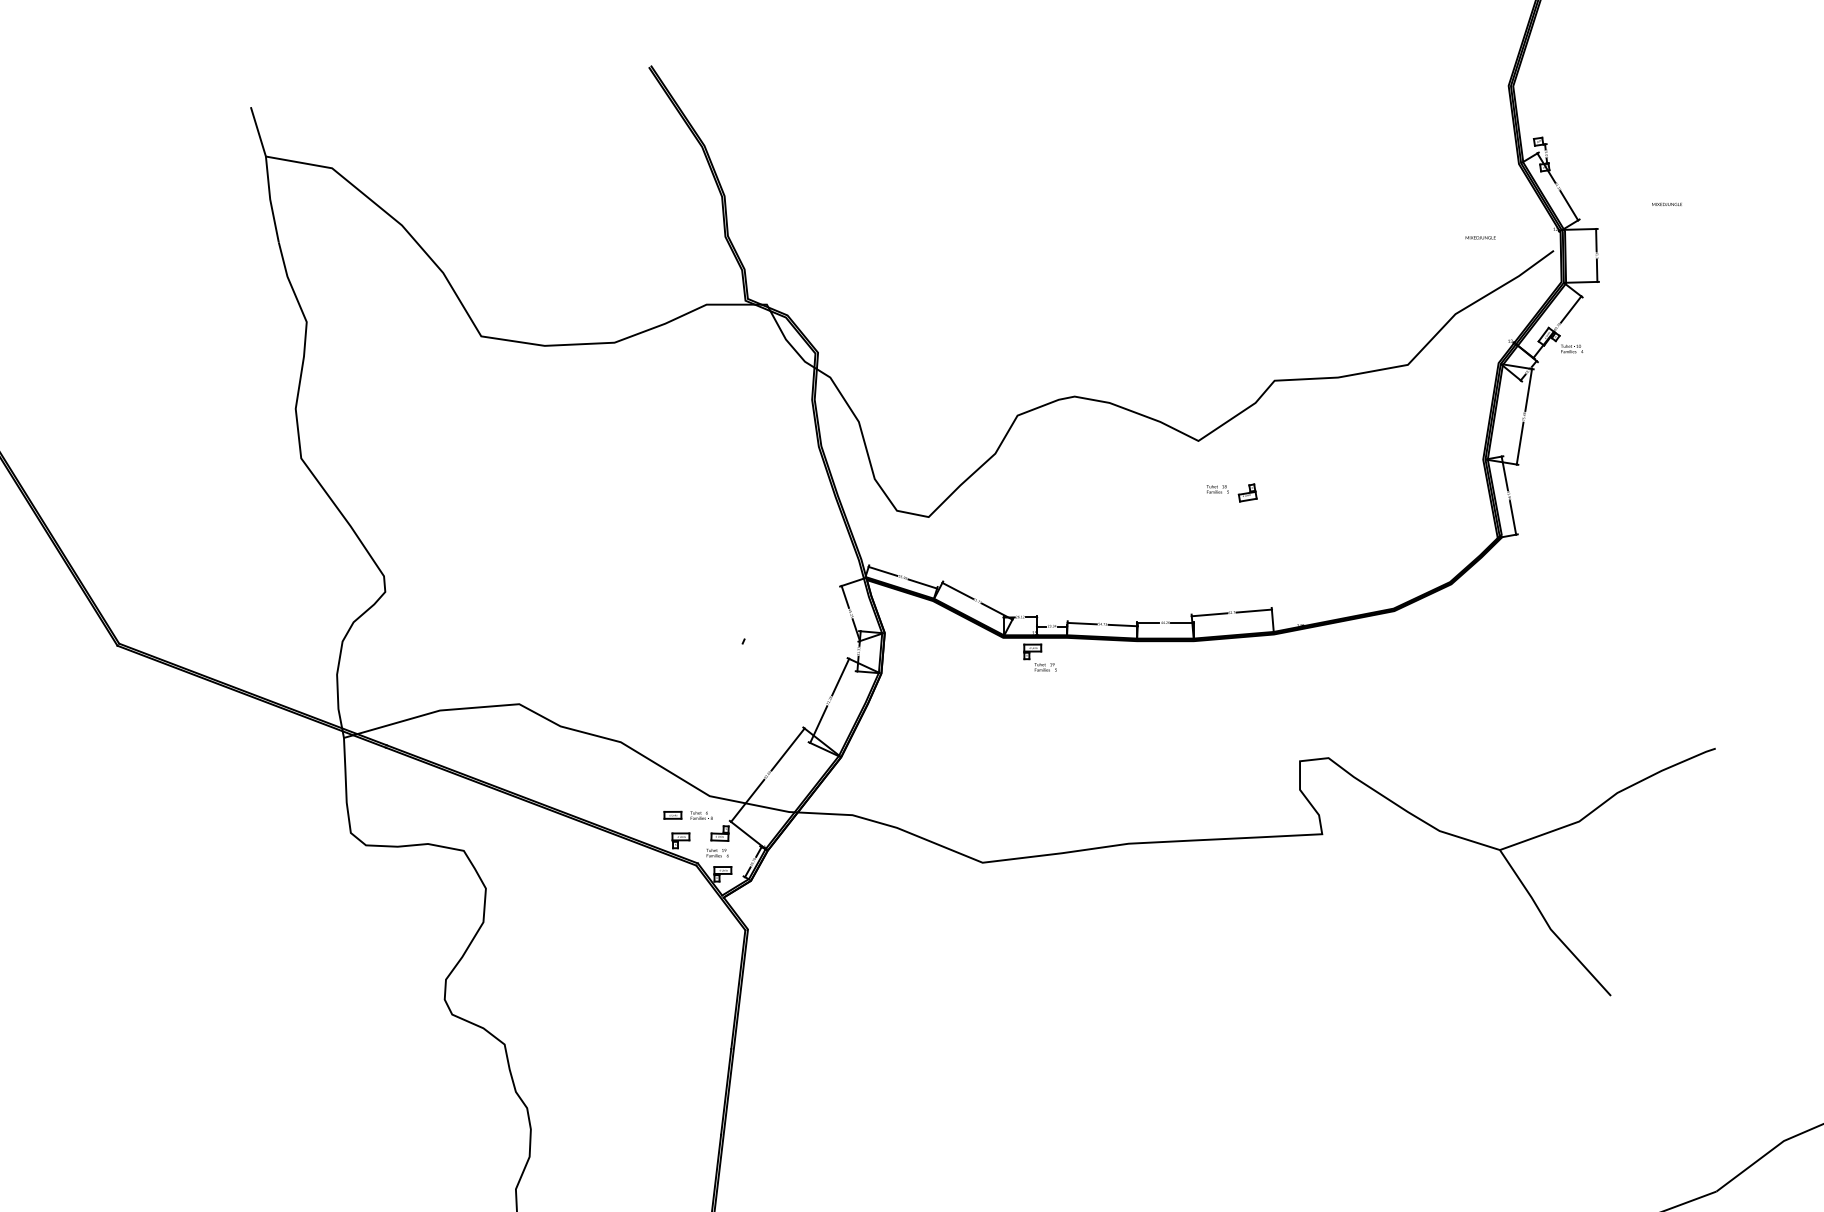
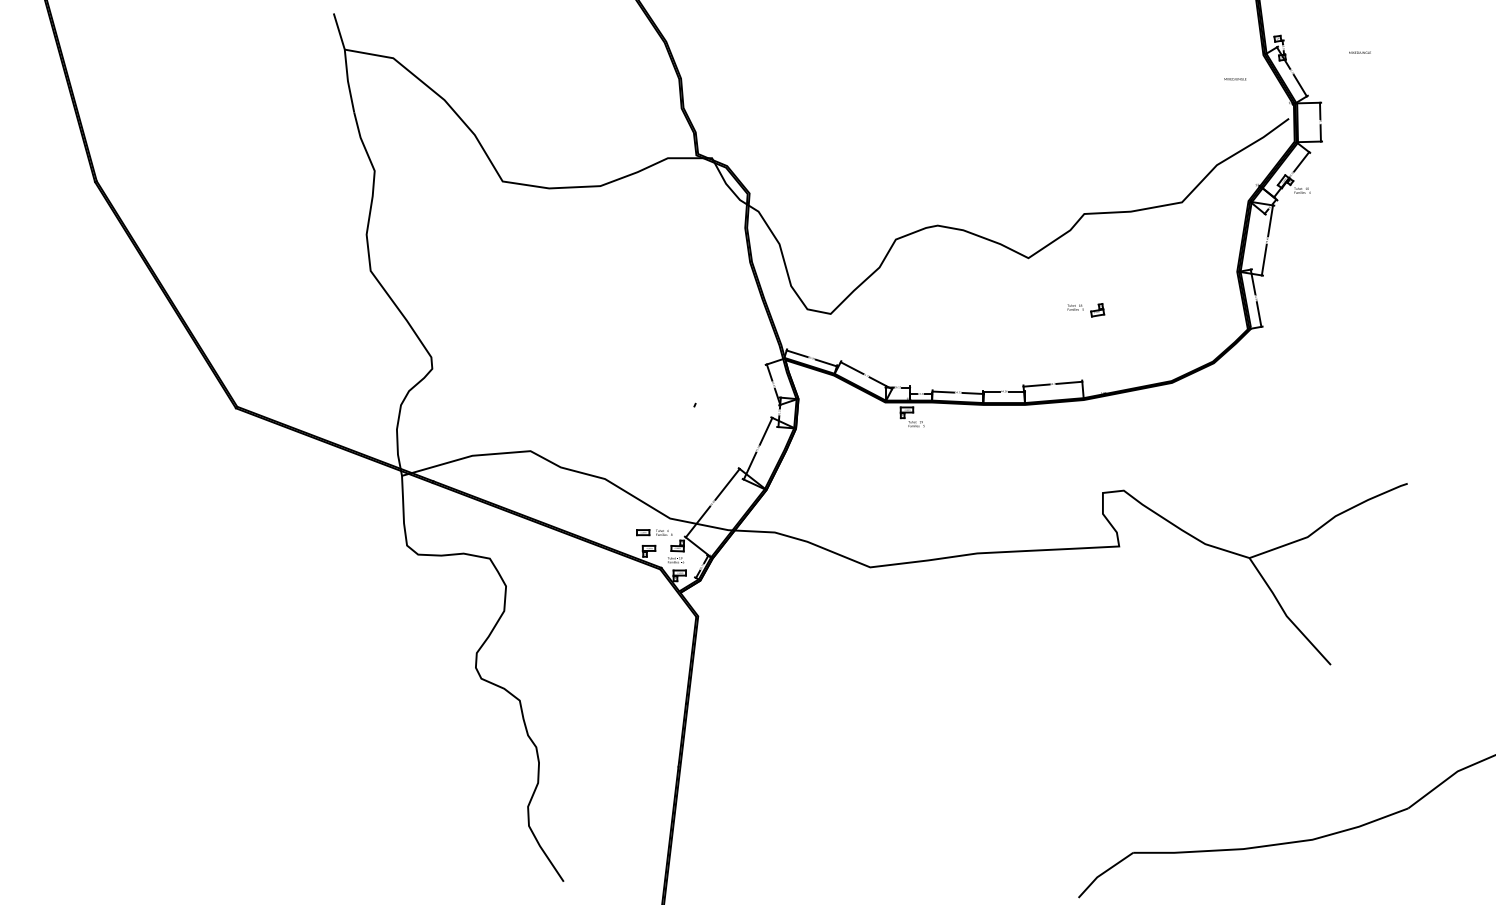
text: (1666, 204) -> (1359, 52), moved
text: (1480, 238) -> (1235, 79), moved
part: (1232, 493) -> (1086, 310), moved

